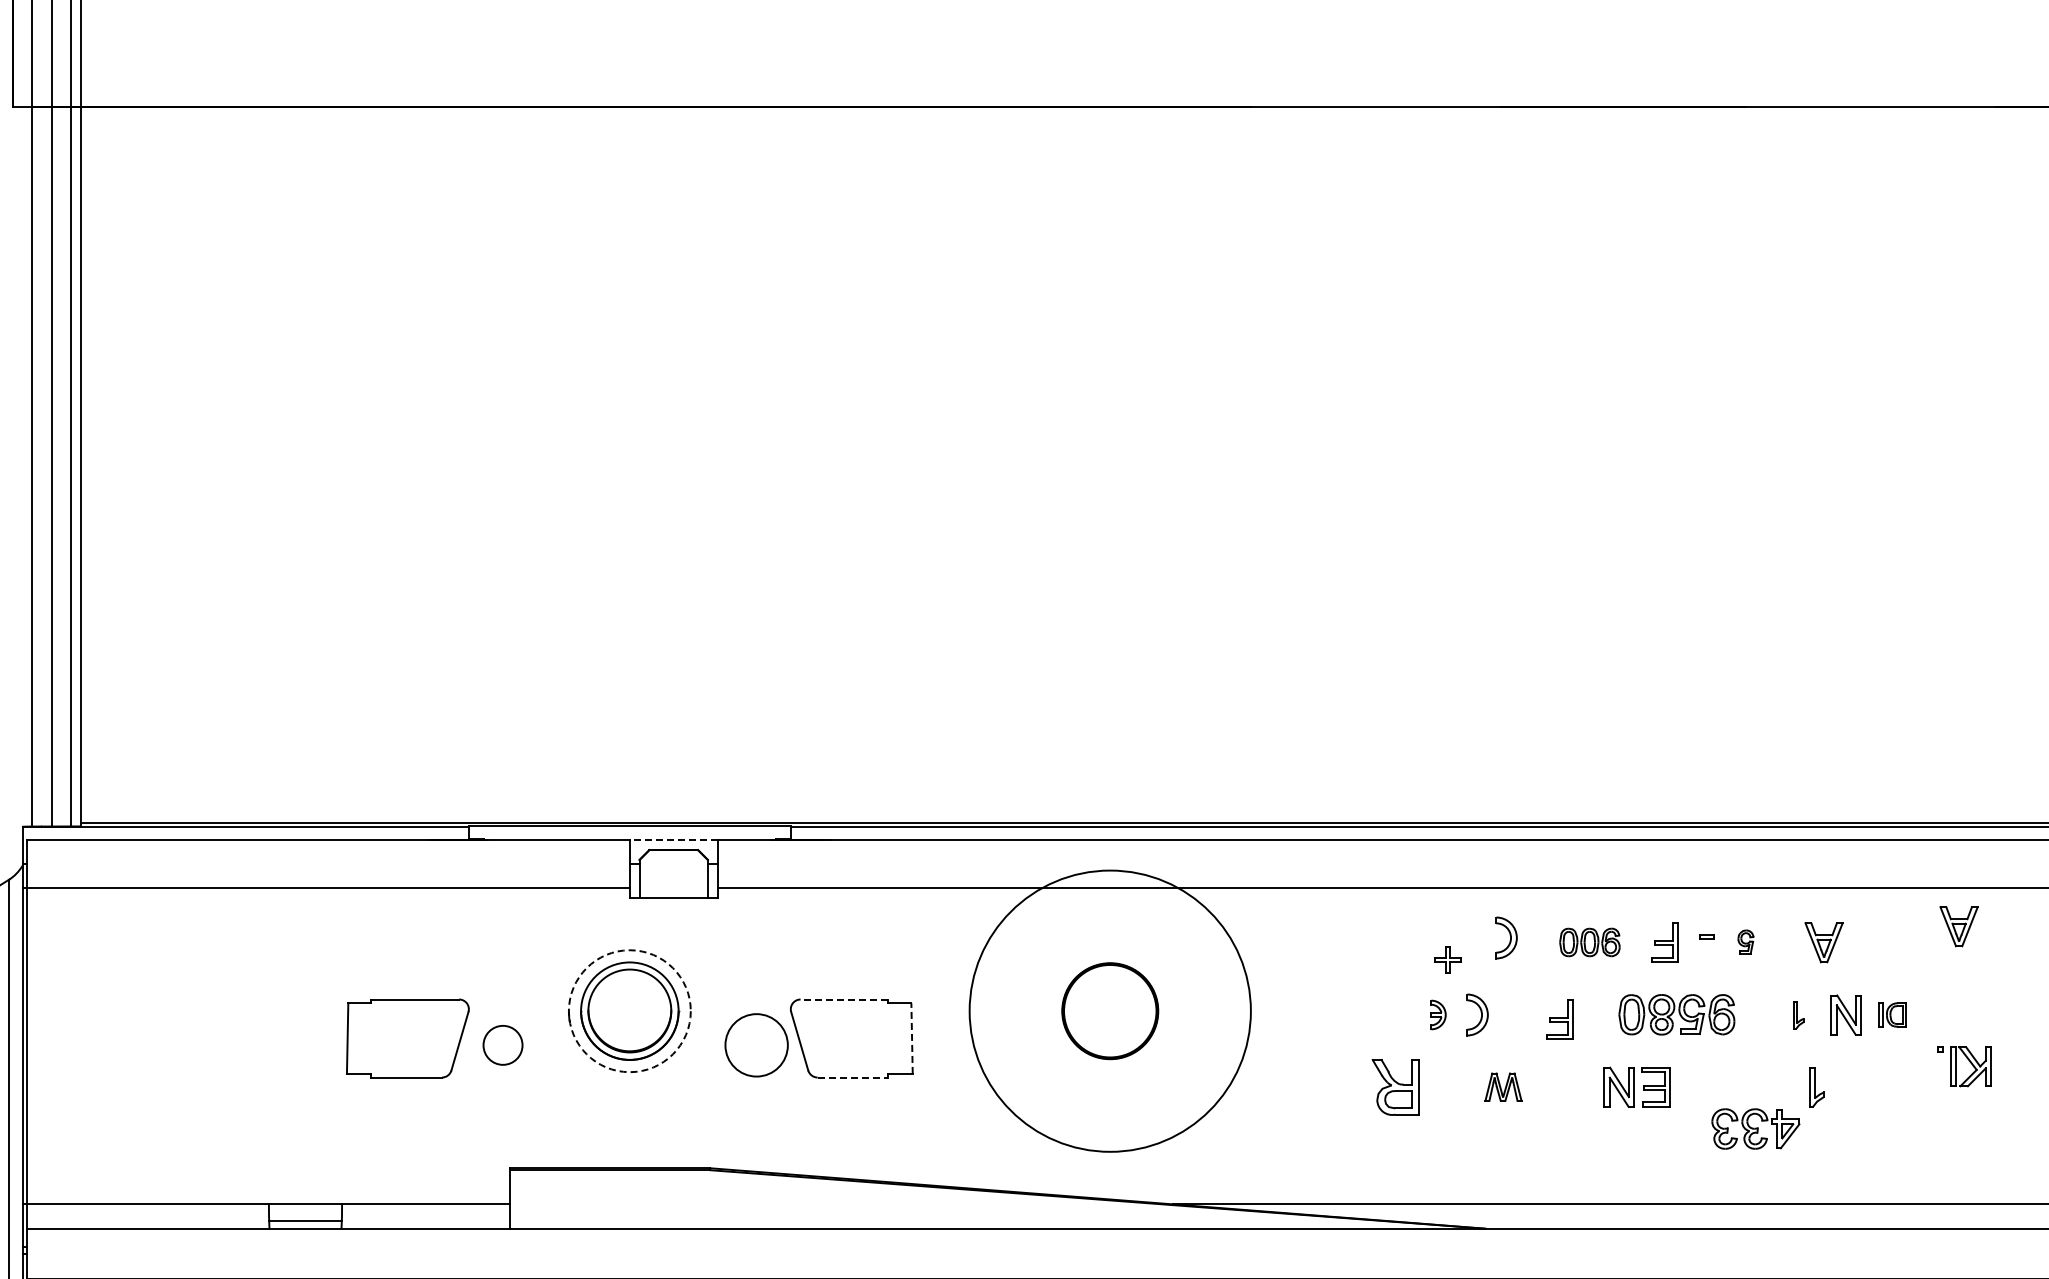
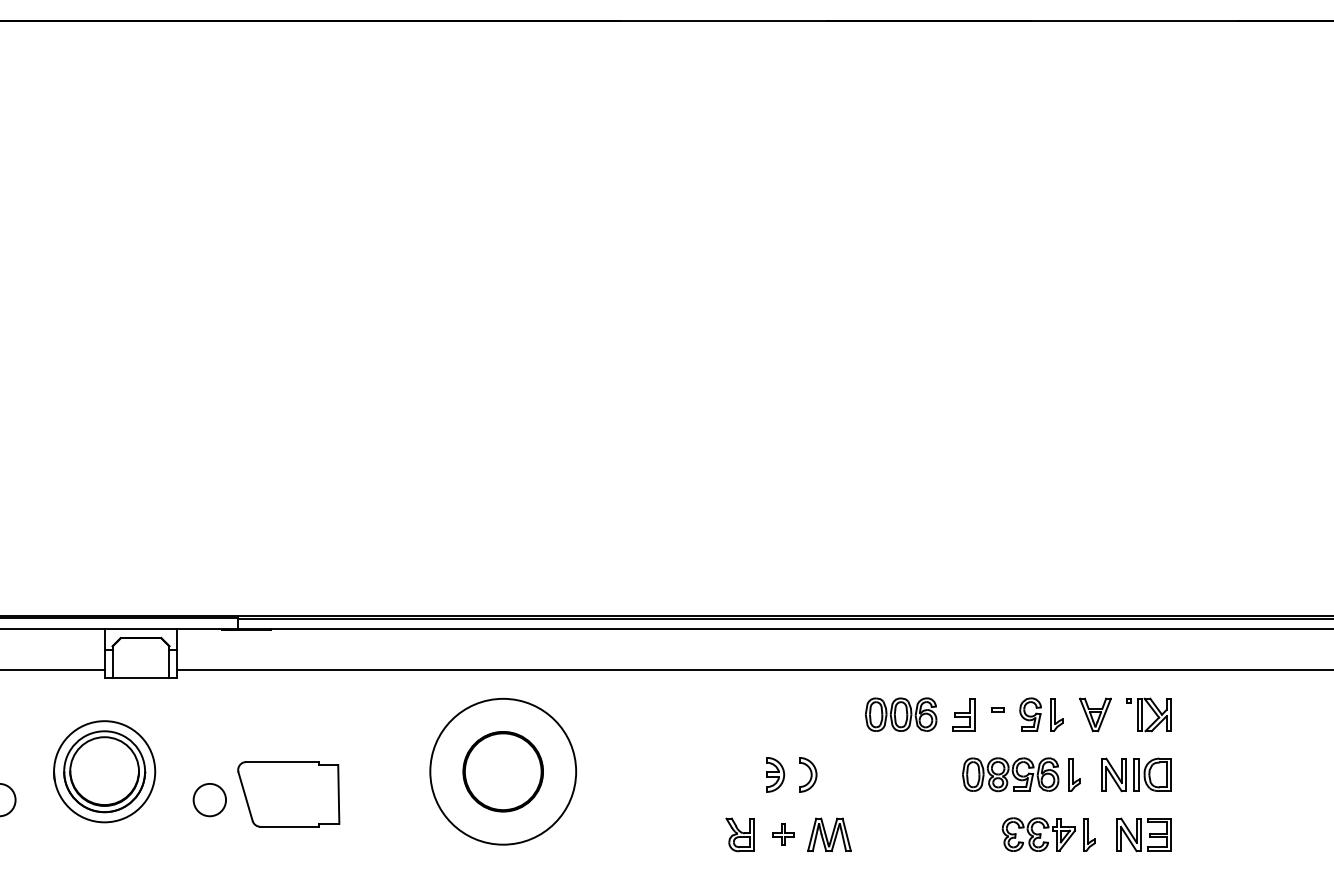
line: (673, 839) -> (140, 629), dashed -> solid
part: (1958, 926) -> (1207, 701), removed
part: (1506, 937) -> (831, 710), removed
part: (1745, 941) -> (1030, 713), size x1.67
part: (1589, 942) -> (900, 714), size x1.43
part: (1777, 942) -> (1056, 714), added
part: (1447, 959) -> (783, 834), moved
line: (844, 999) -> (282, 762), dashed -> solid
circle: (629, 1011) -> (104, 771), dashed -> solid
circle: (1110, 1011) -> (503, 771), size x0.62
part: (1438, 1014) -> (775, 774), size x1.43
part: (1676, 1014) -> (1010, 774), moved
part: (1892, 1014) -> (1152, 774), size x1.67
part: (1798, 1015) -> (1074, 775), size x1.43
part: (1559, 1019) -> (875, 778), removed
line: (912, 1038) -> (339, 794), dashed -> solid
circle: (756, 1044) -> (209, 799), size x0.62
part: (1969, 1062) -> (1153, 711), moved
line: (853, 1077) -> (290, 826), dashed -> solid
part: (1395, 1086) -> (739, 834), size x0.71
part: (1503, 1086) -> (829, 834), size x1.43
part: (1636, 1086) -> (1143, 834), moved
part: (1755, 1128) -> (1038, 834), moved

